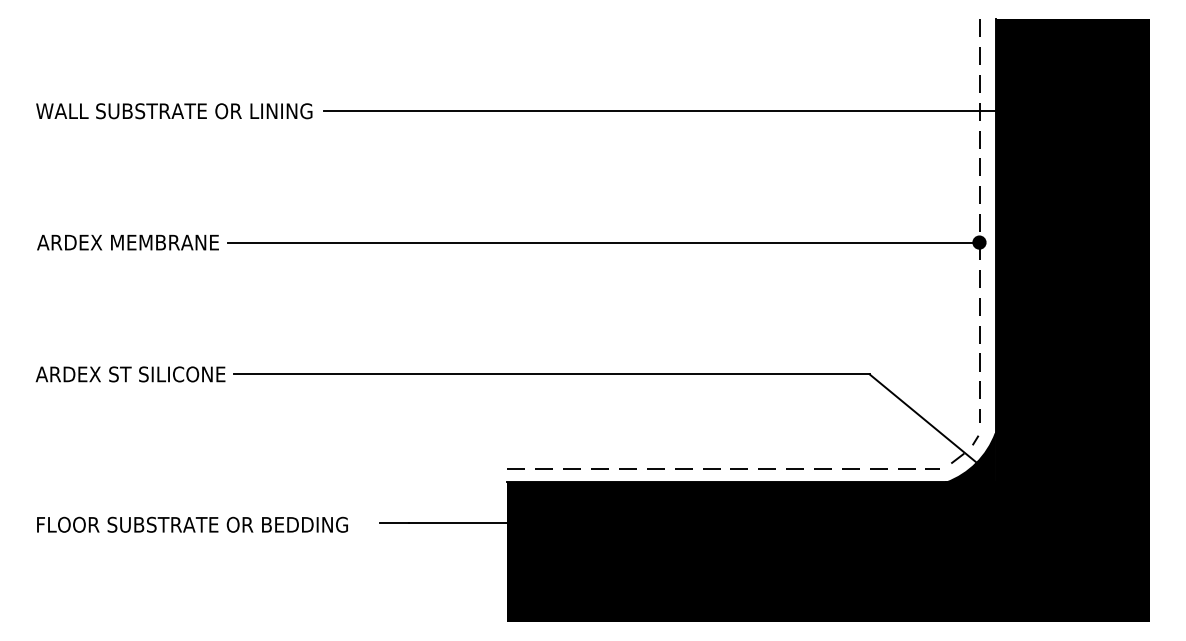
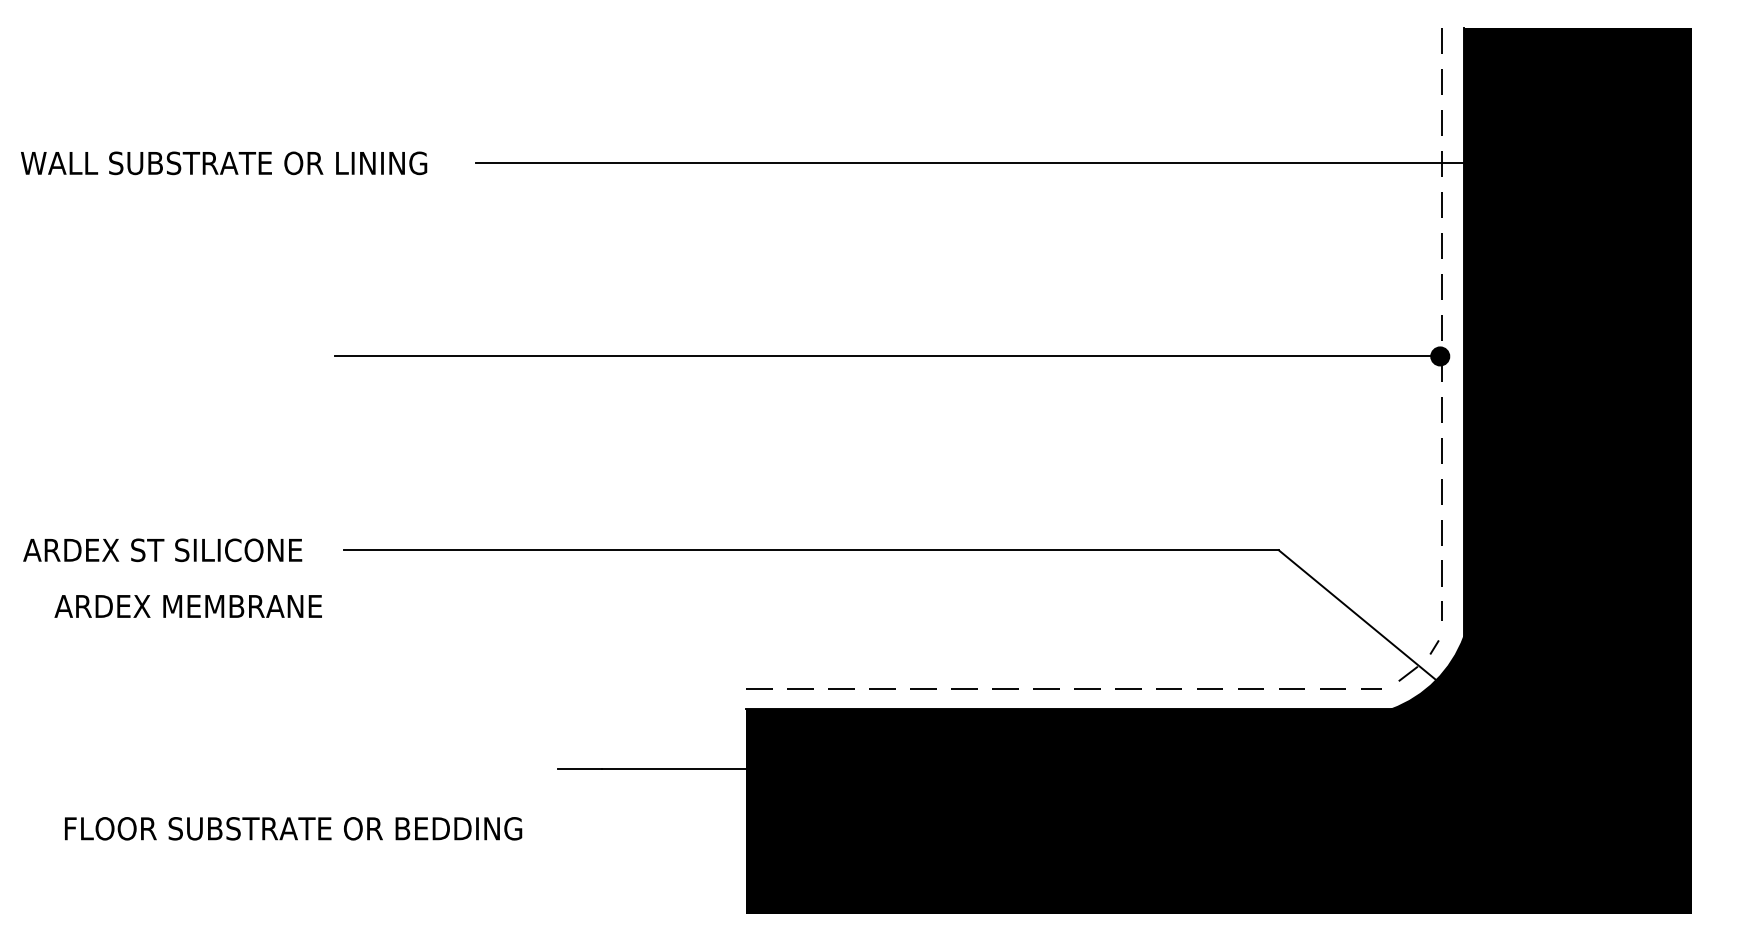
text: (174, 111) -> (224, 163), moved
text: (127, 242) -> (187, 606), moved
text: (130, 374) -> (162, 550), moved
text: (192, 524) -> (293, 828), moved

